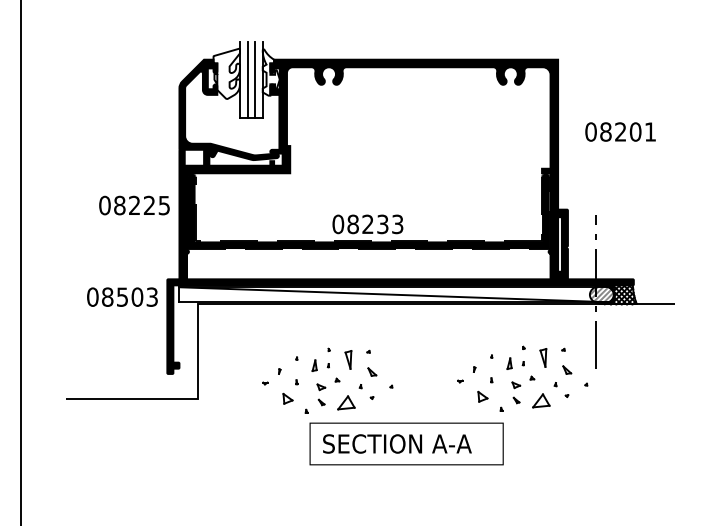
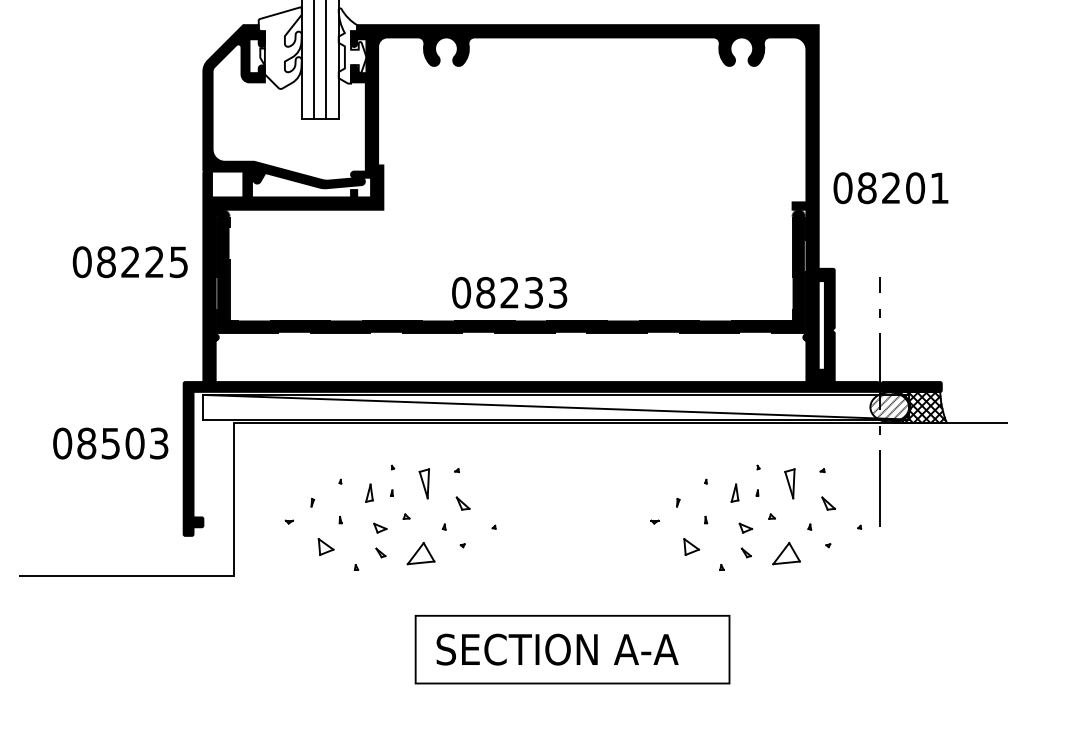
text: (620, 131) -> (890, 187), moved
text: (122, 296) -> (110, 442), moved
part: (520, 384) -> (752, 526), moved
part: (325, 386) -> (387, 526), moved

